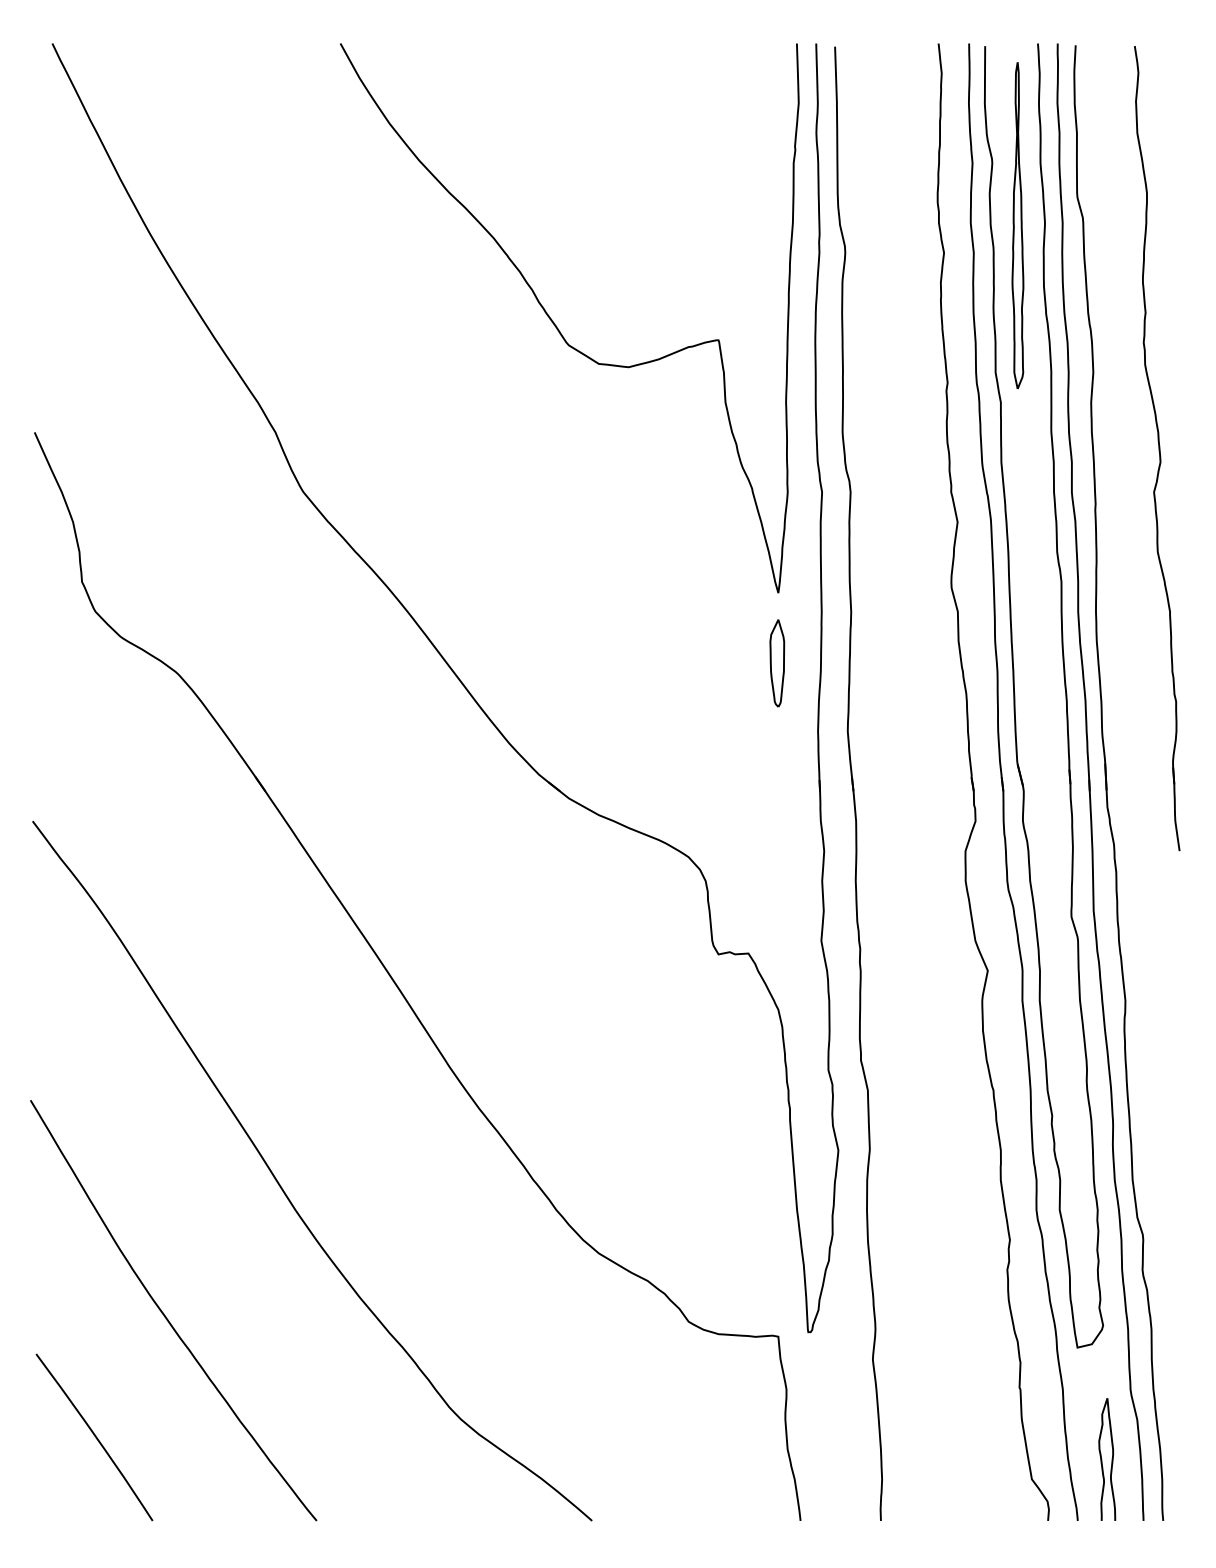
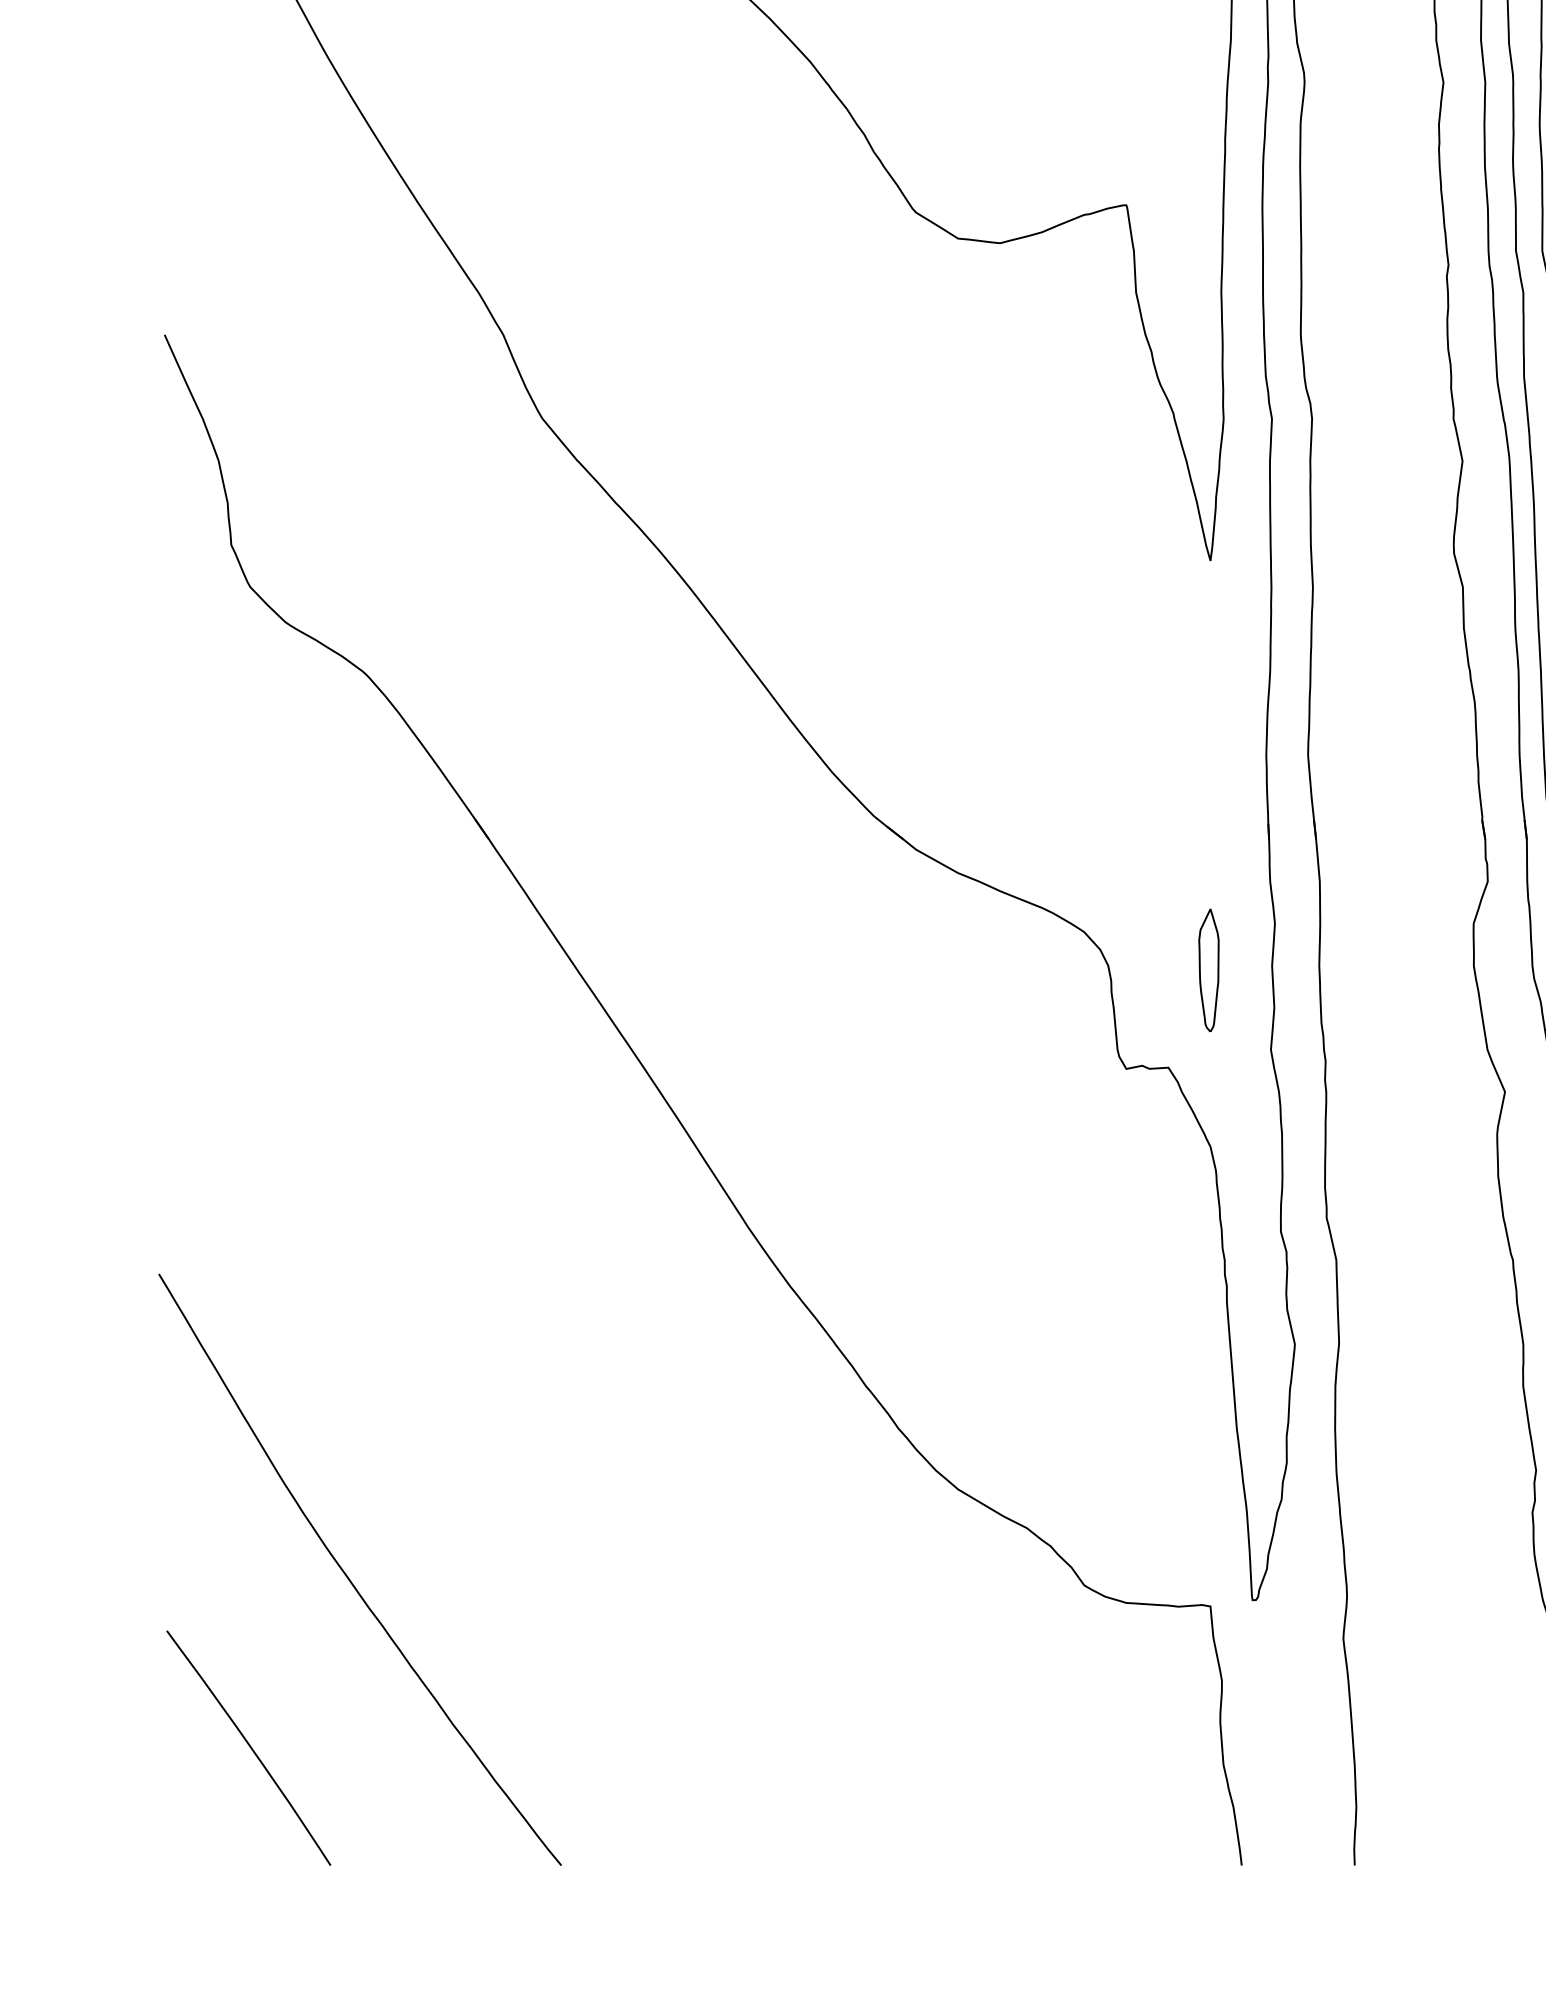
part: (777, 663) -> (1209, 970), moved
curve: (284, 1190) -> (516, 1400), removed

